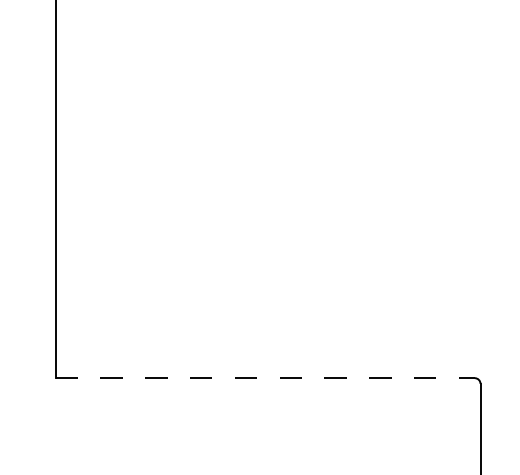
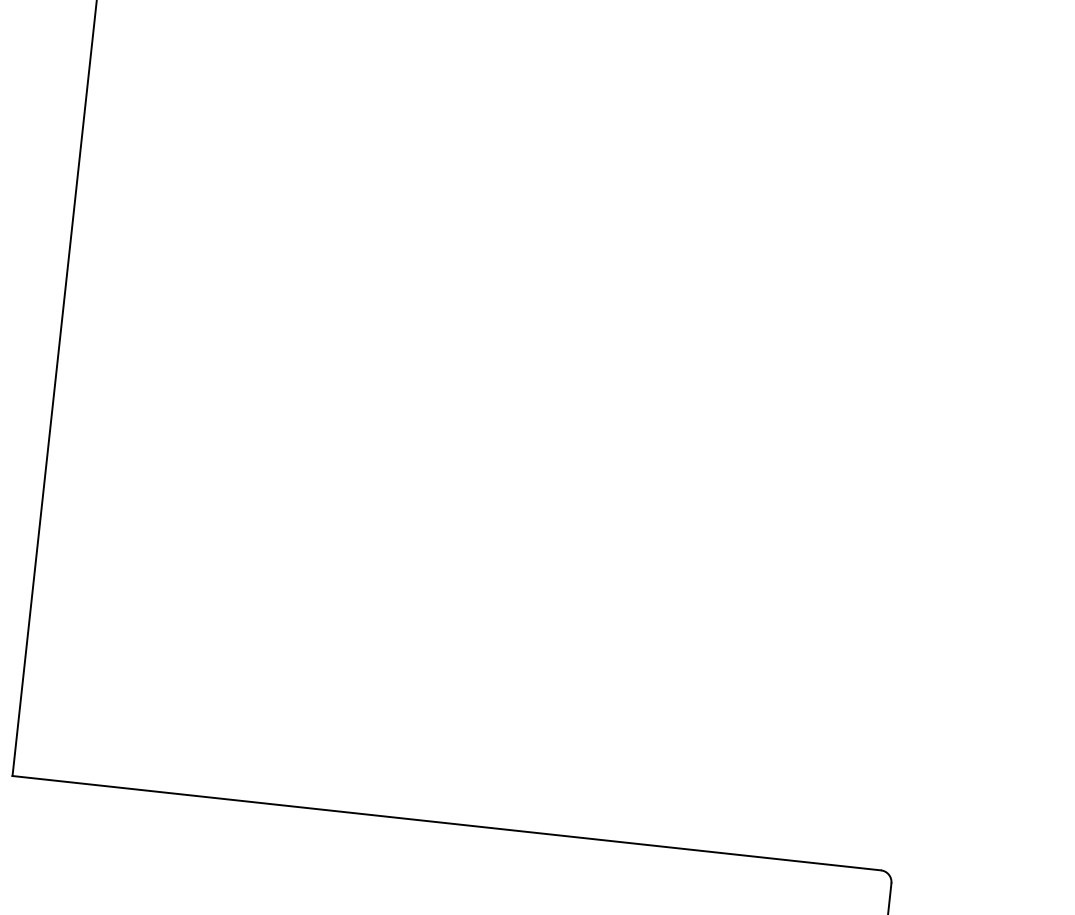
line: (265, 378) -> (447, 823), dashed -> solid

